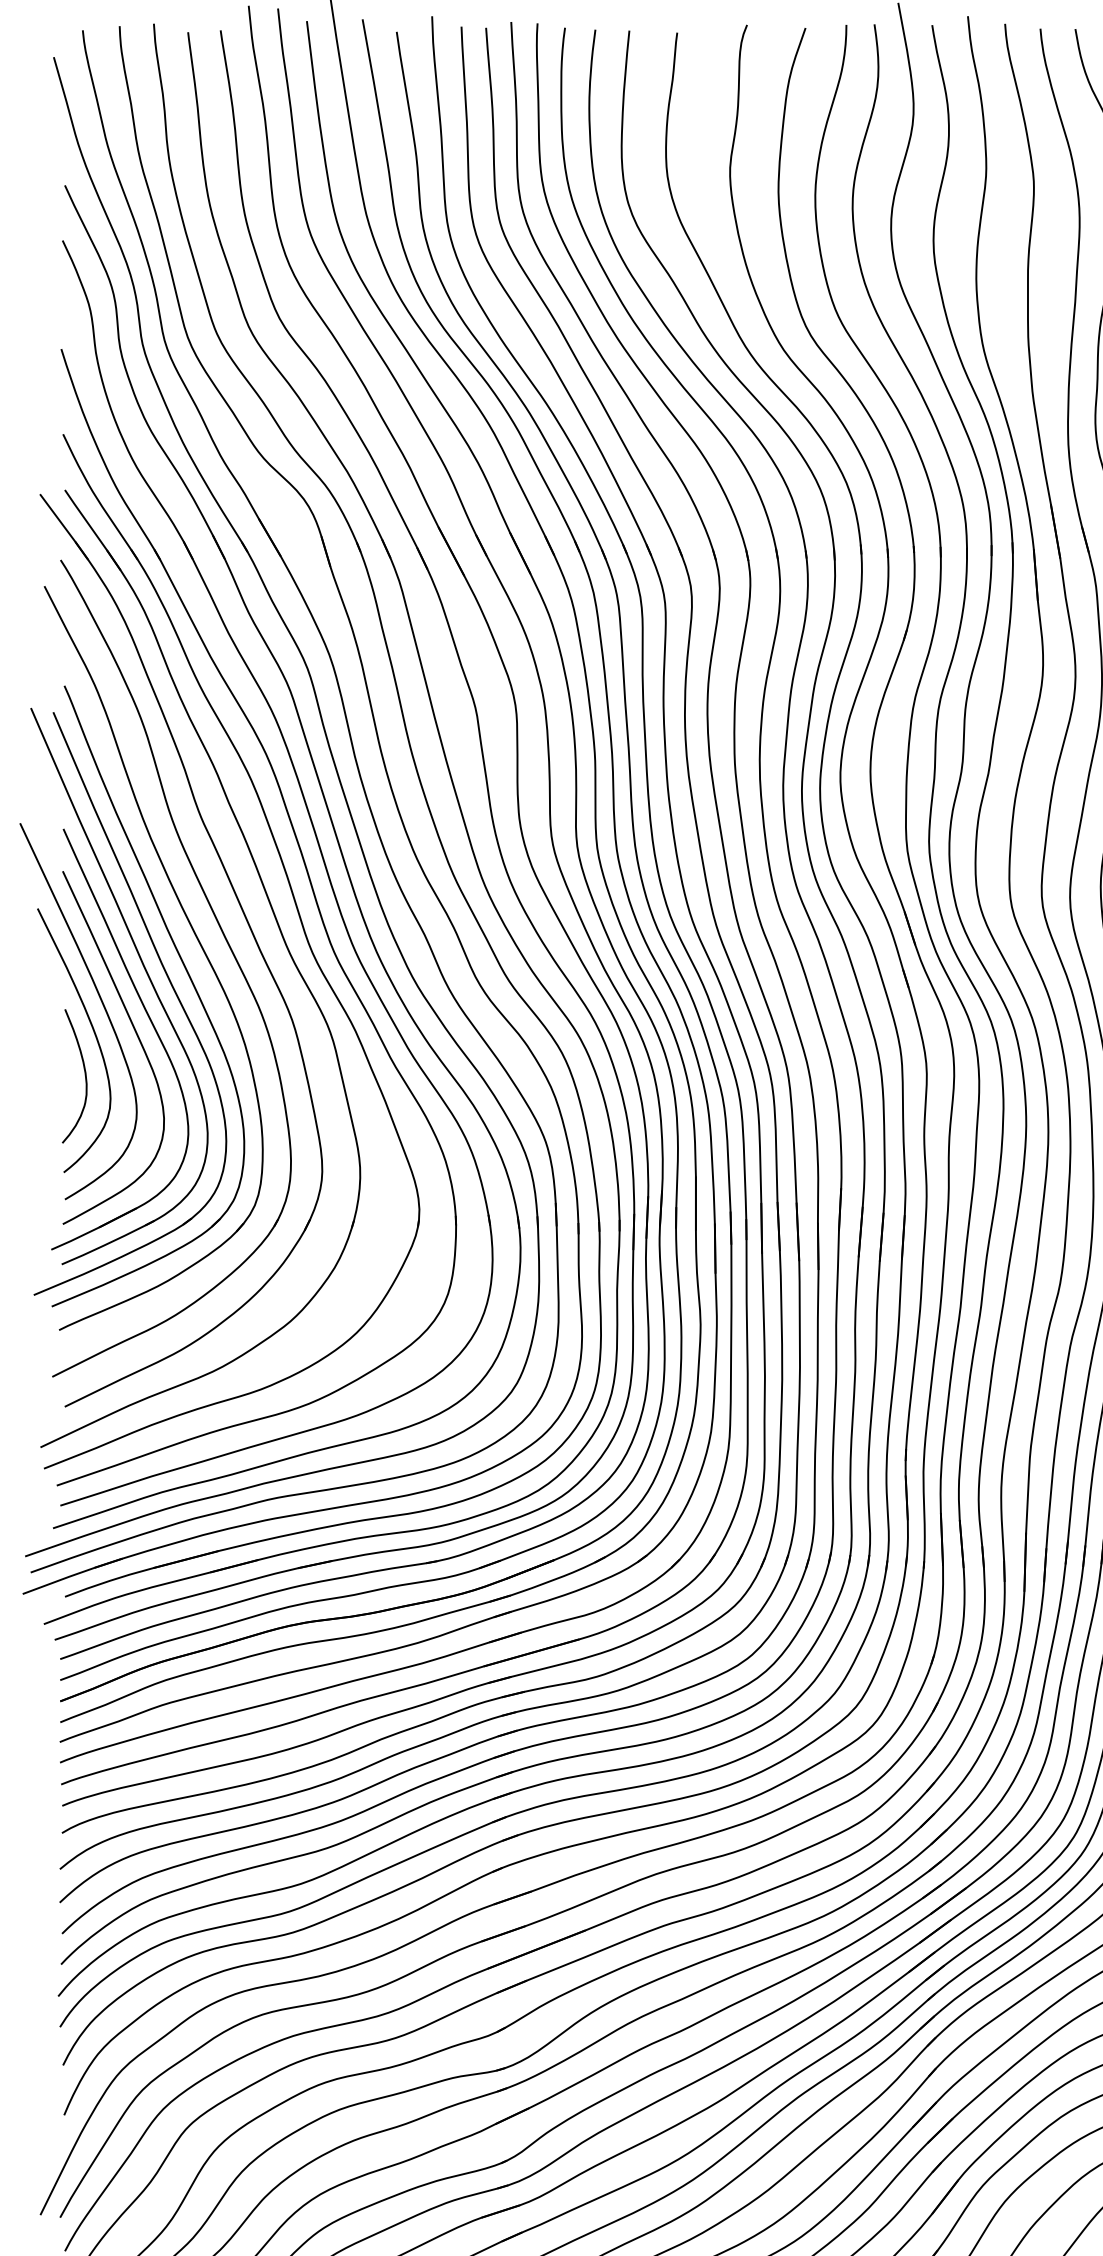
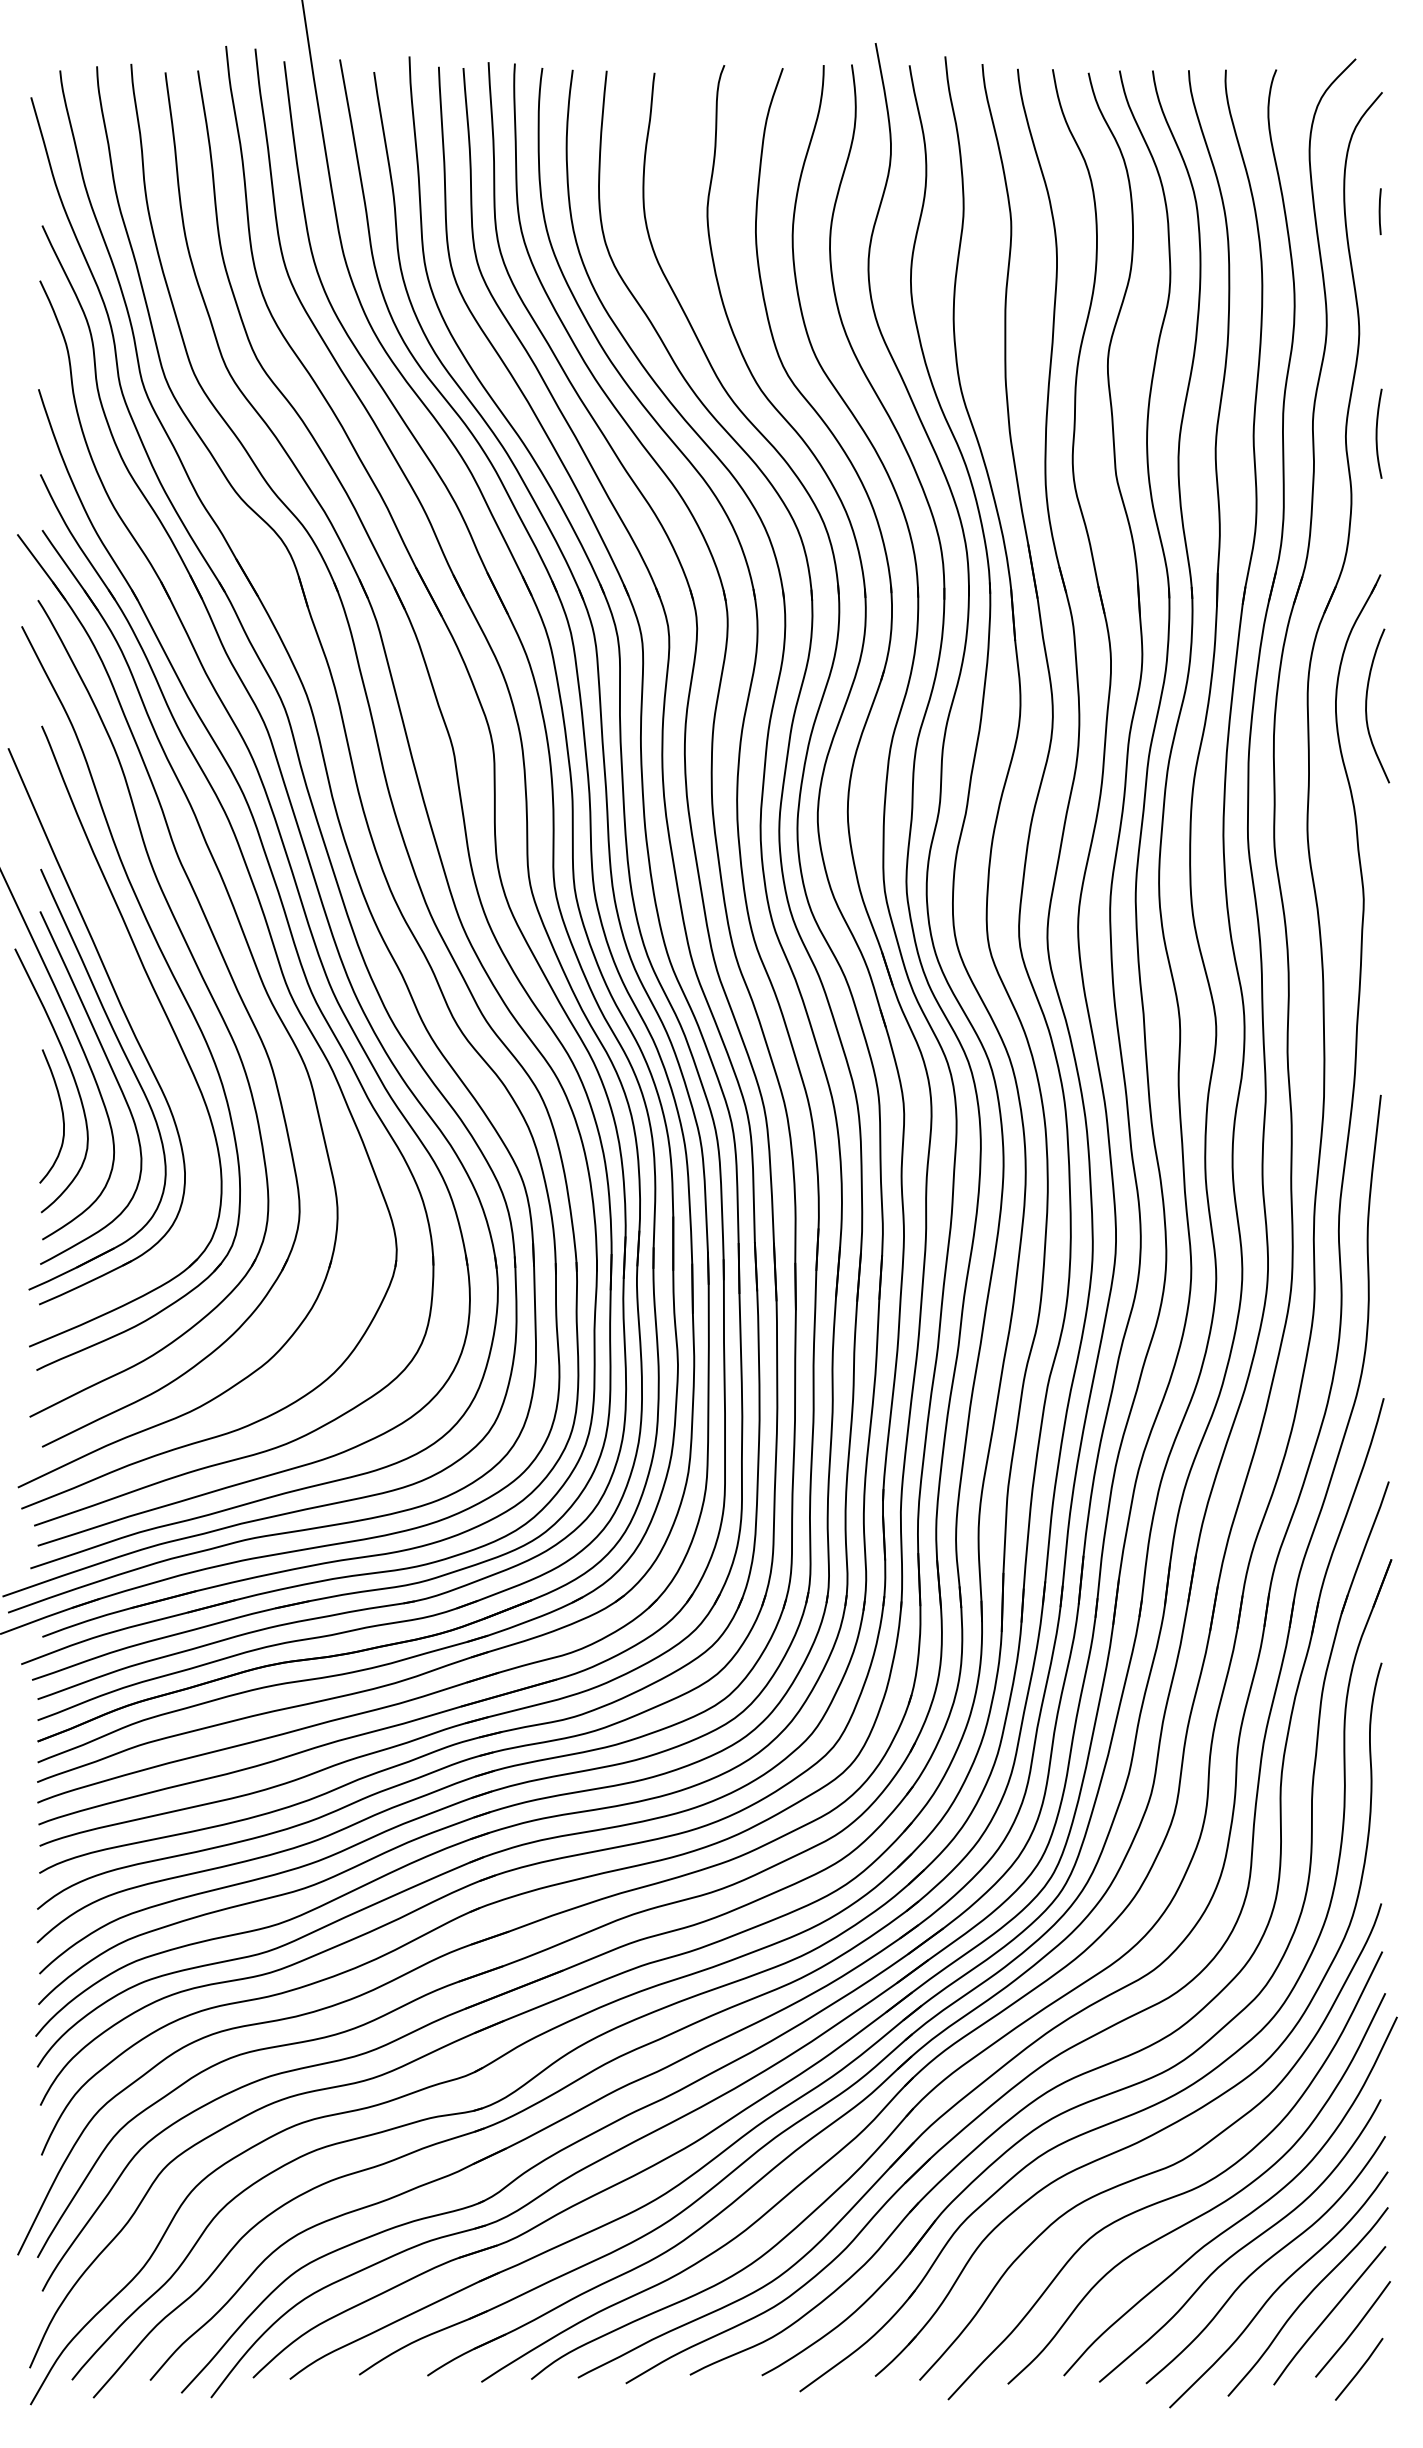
part: (170, 984) -> (147, 1024), removed

